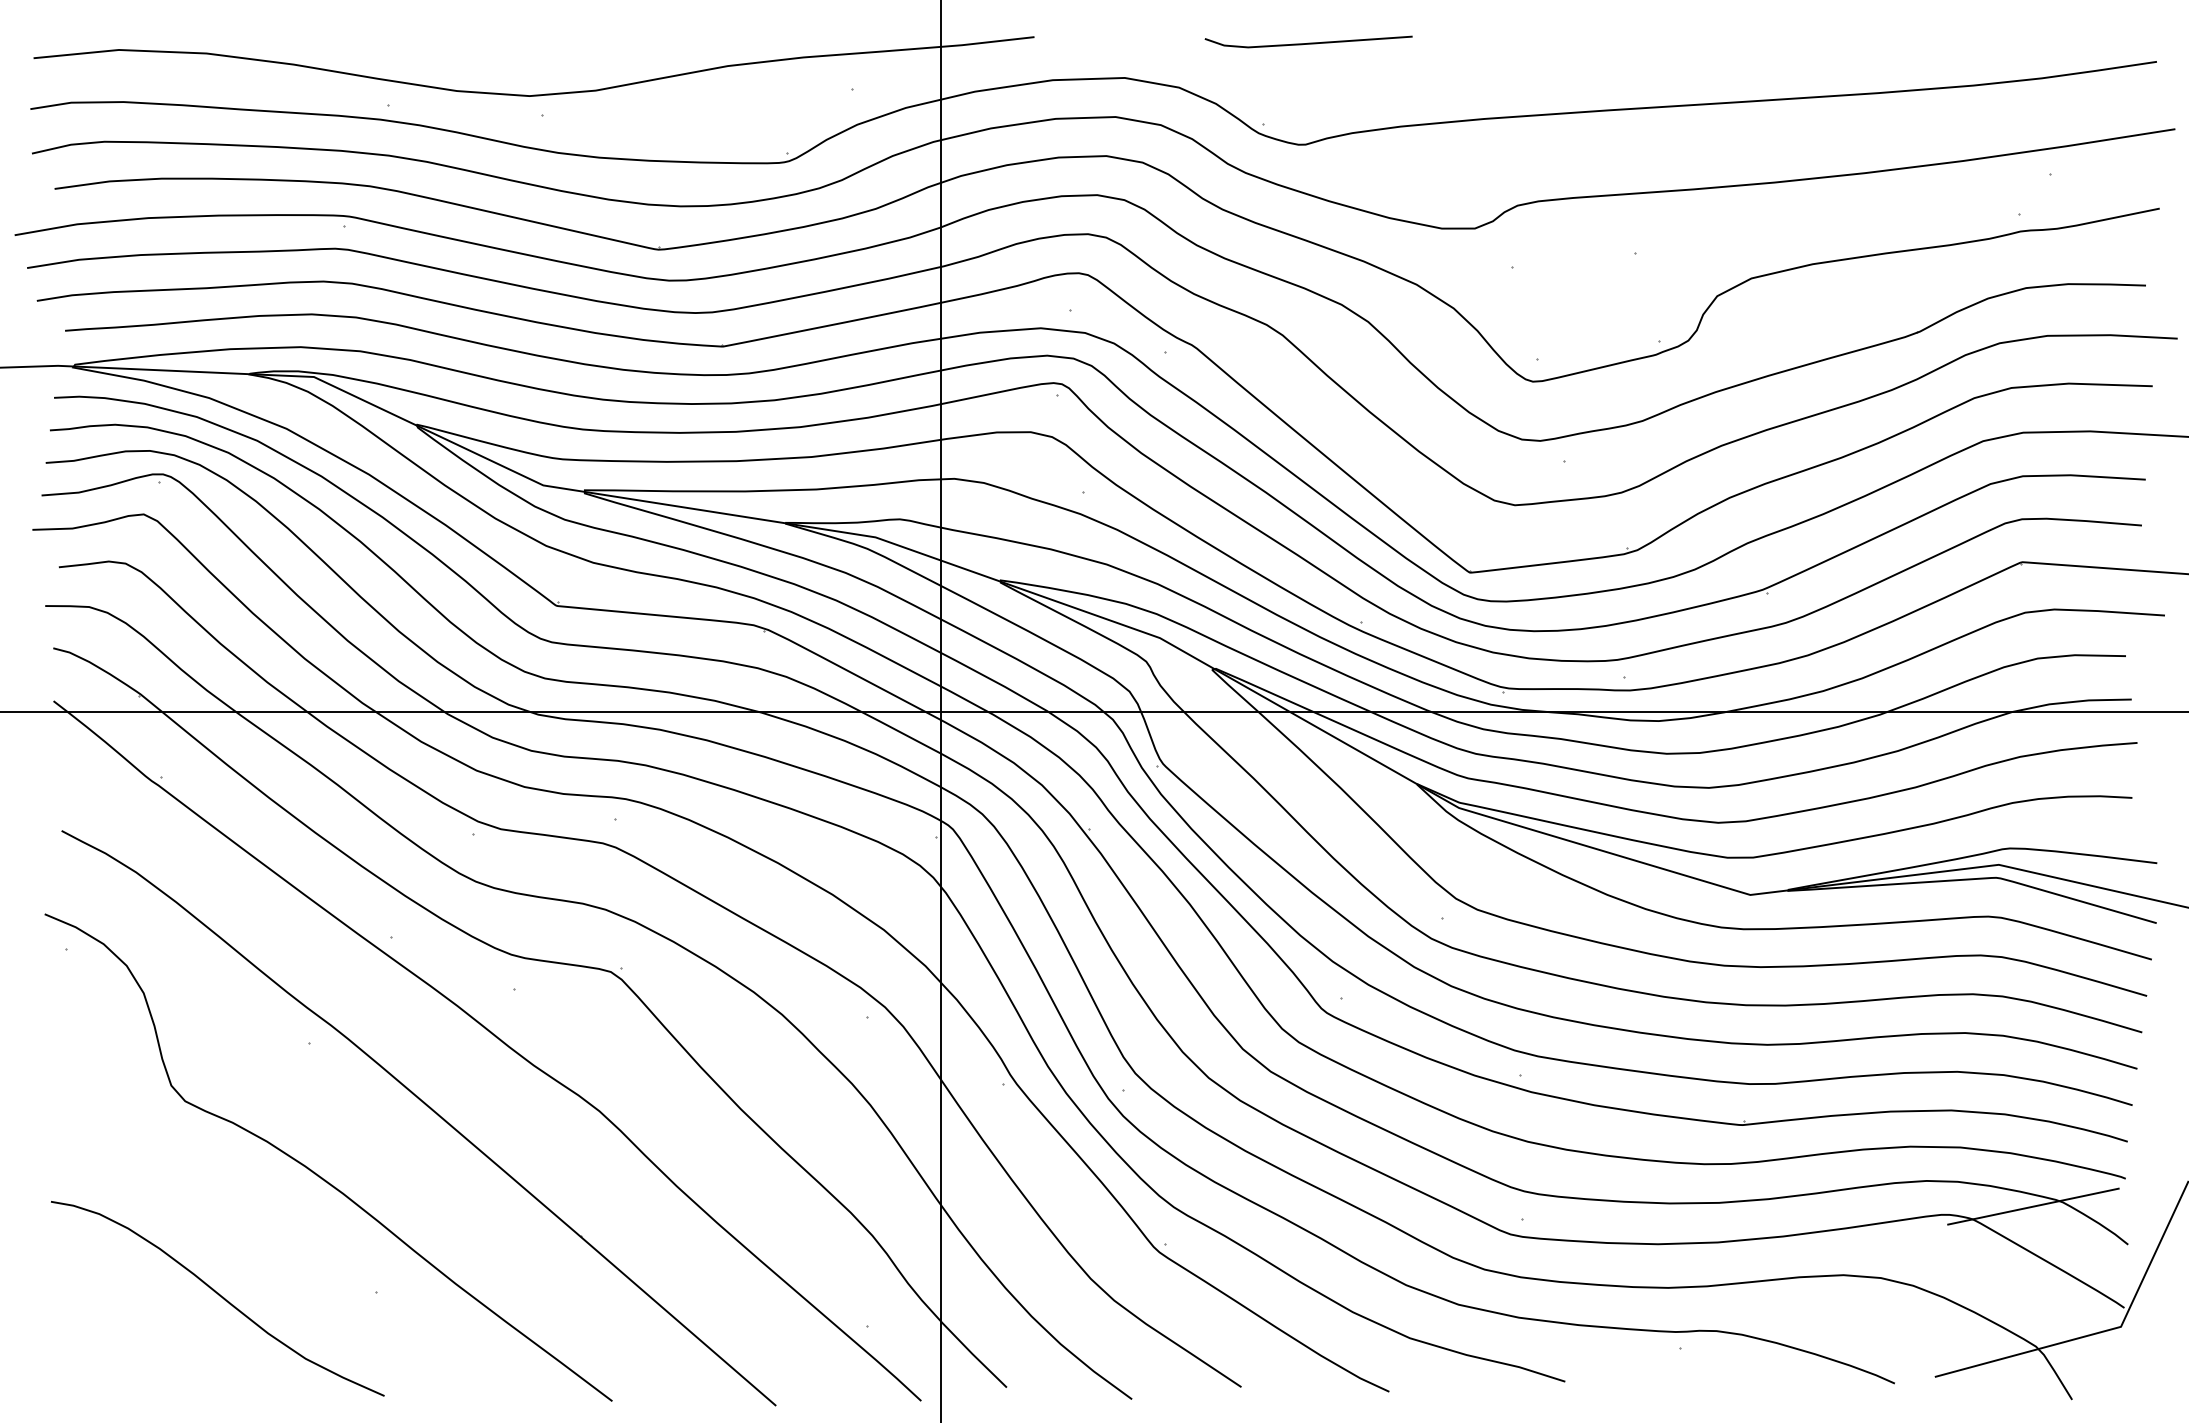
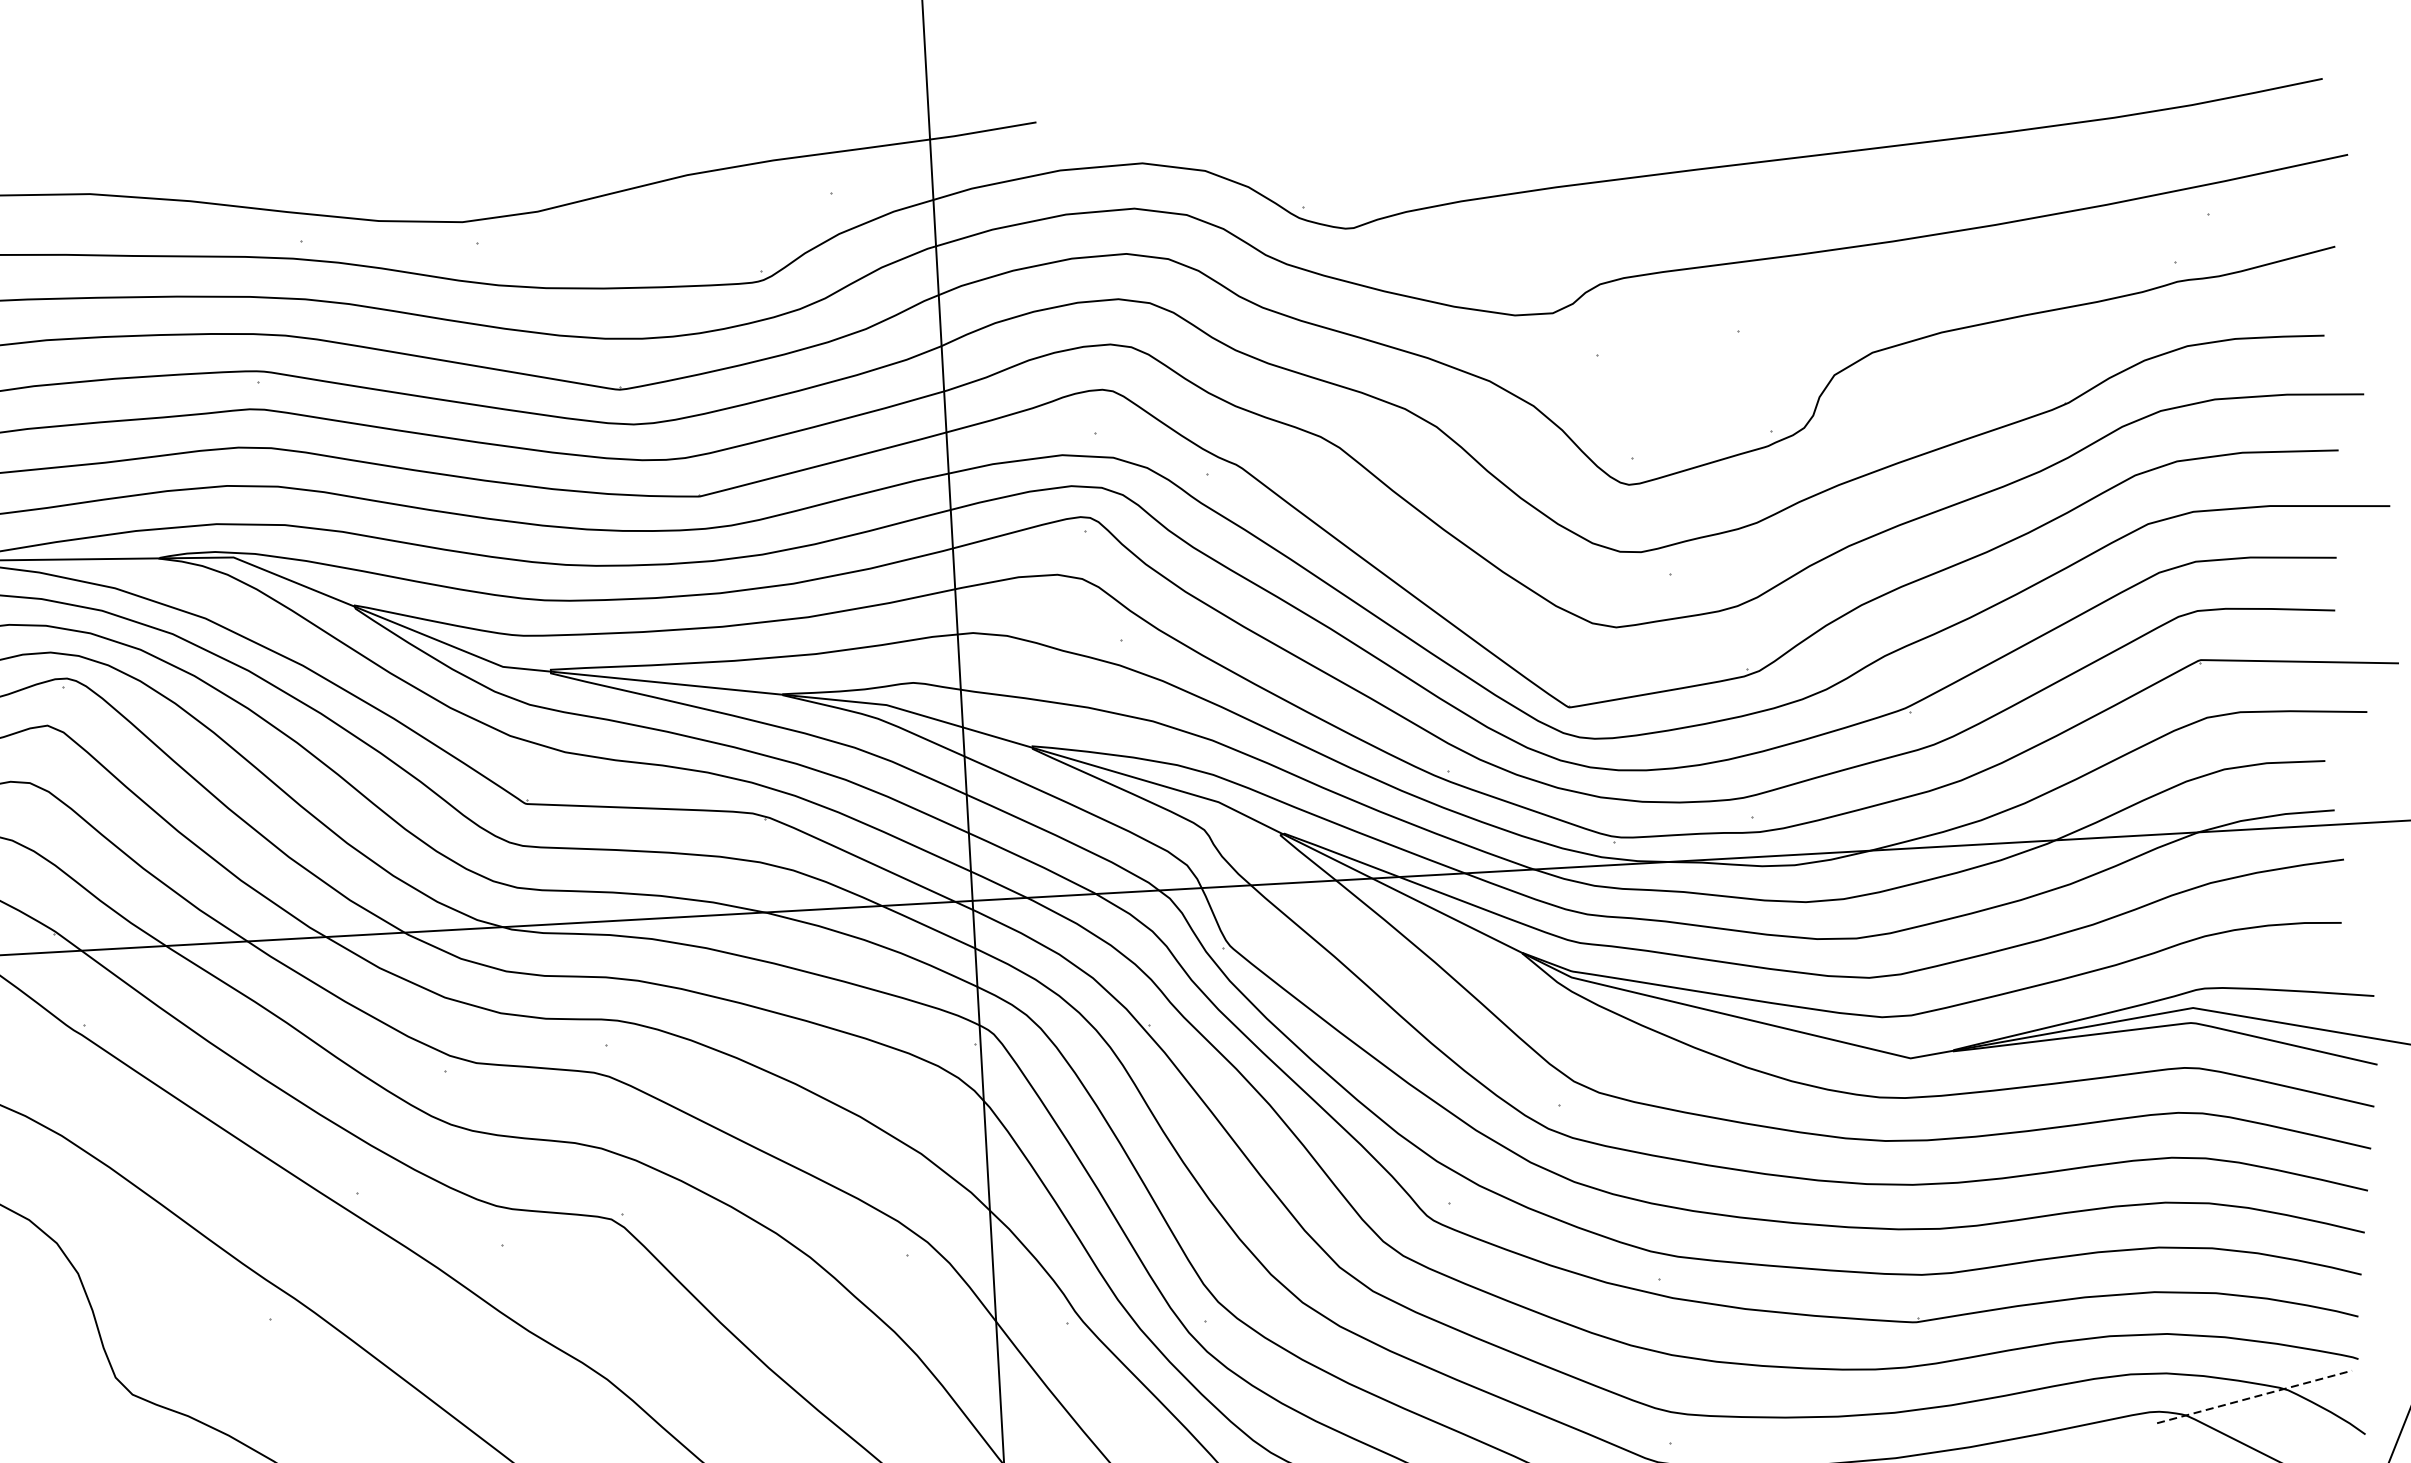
line: (1308, 42) -> (1350, 110), removed
line: (2033, 1206) -> (2254, 1396), solid -> dashed

